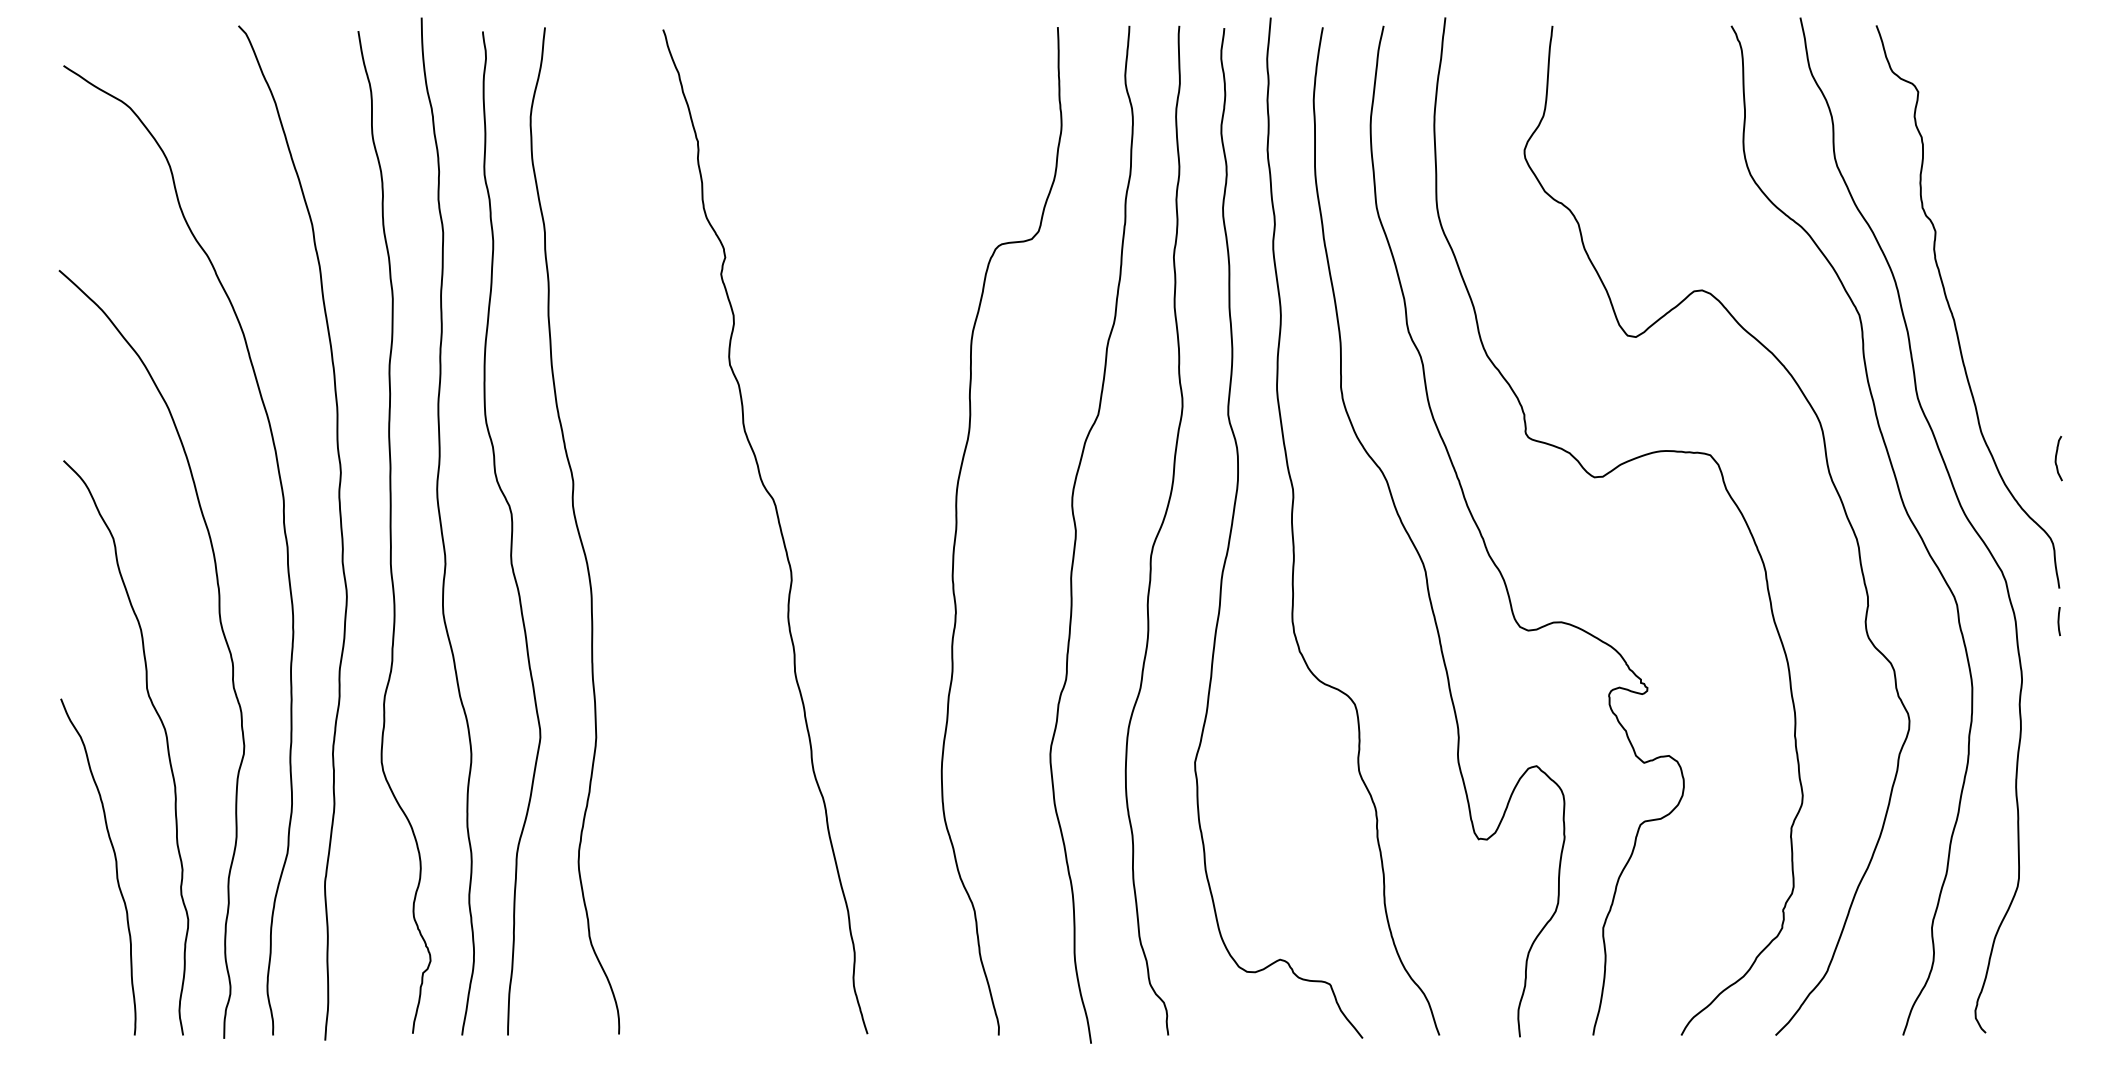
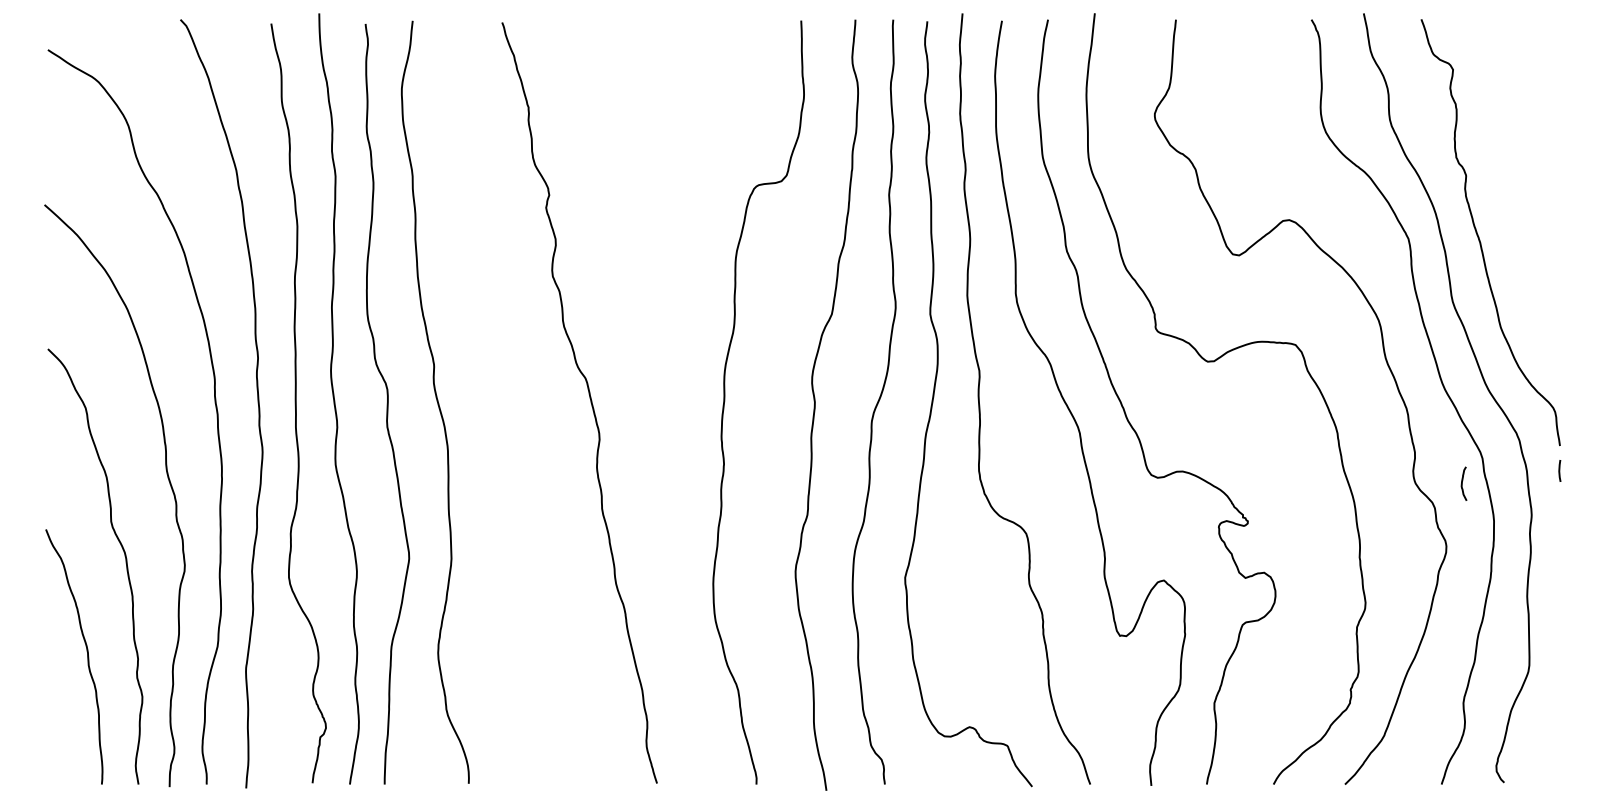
curve: (2056, 458) -> (1462, 483), moved

